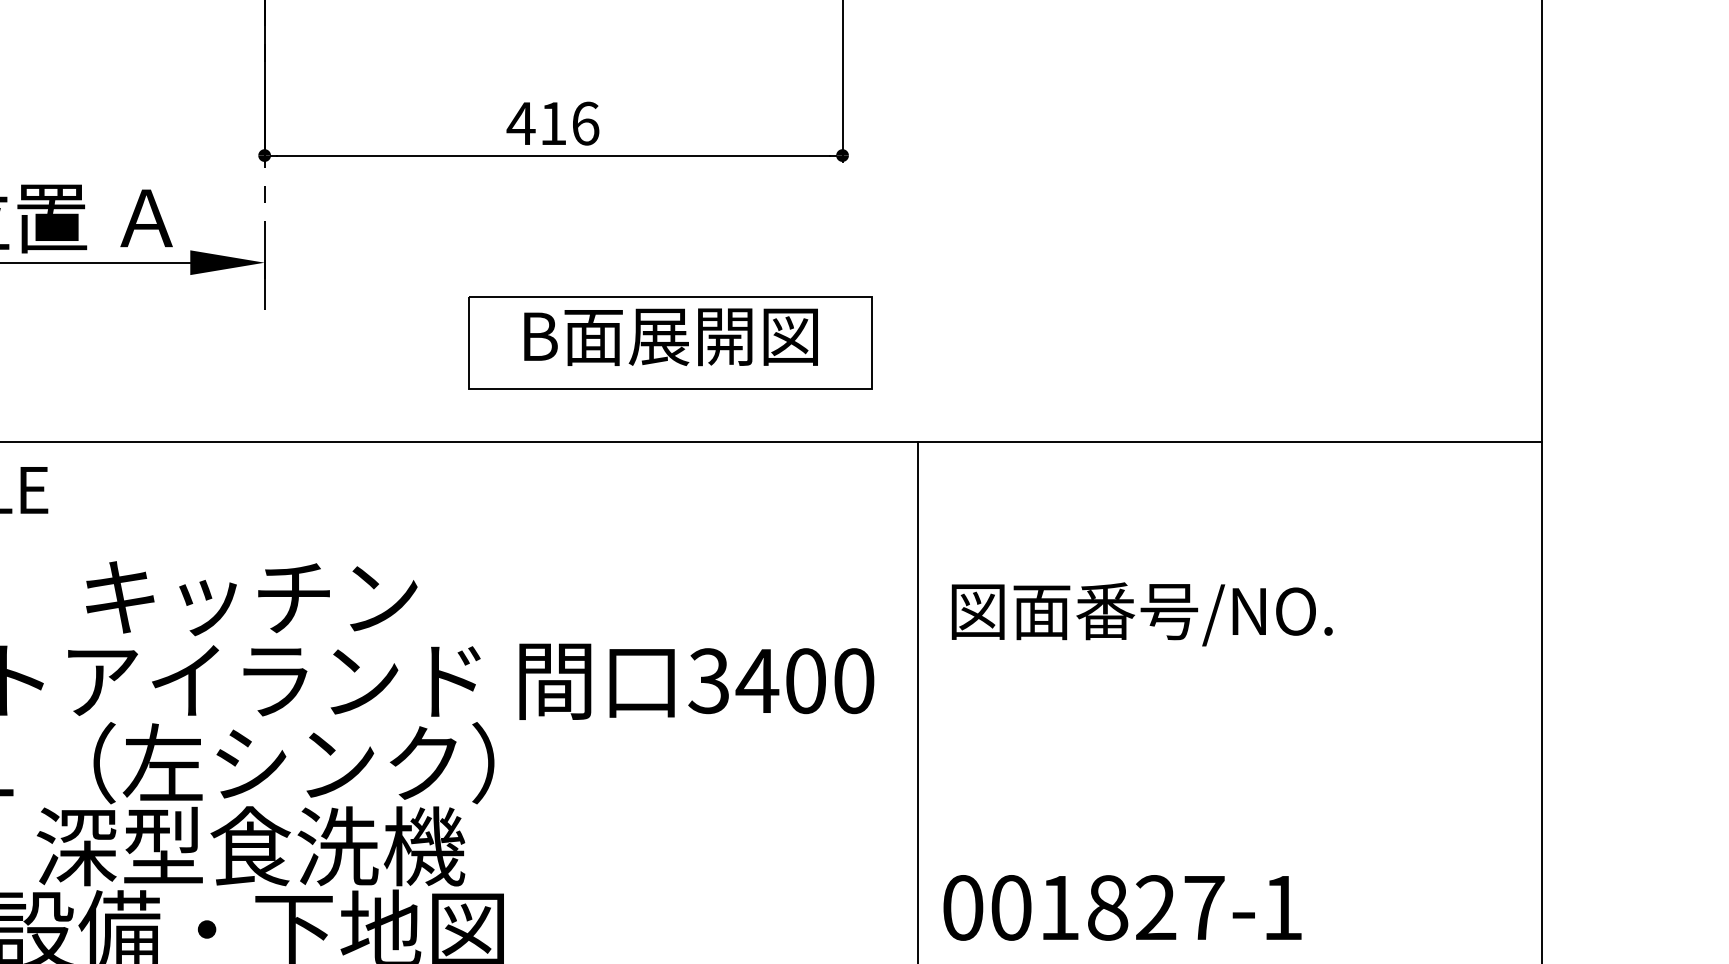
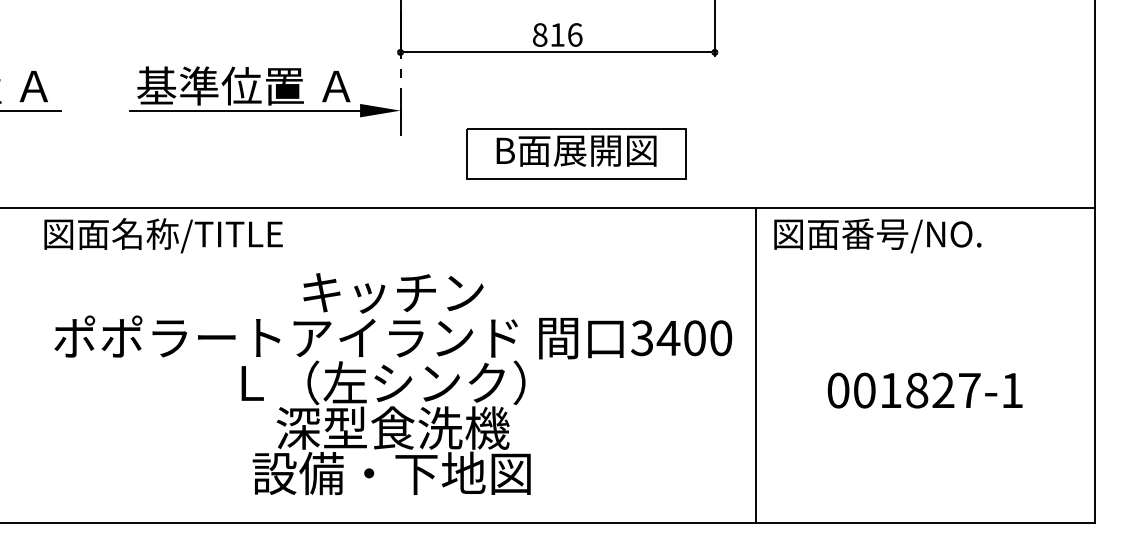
text: (520, 122) -> (539, 34), 416 -> 816
part: (670, 341) -> (576, 153), moved
text: (1141, 613) -> (877, 235), moved
text: (1121, 907) -> (924, 390), moved

